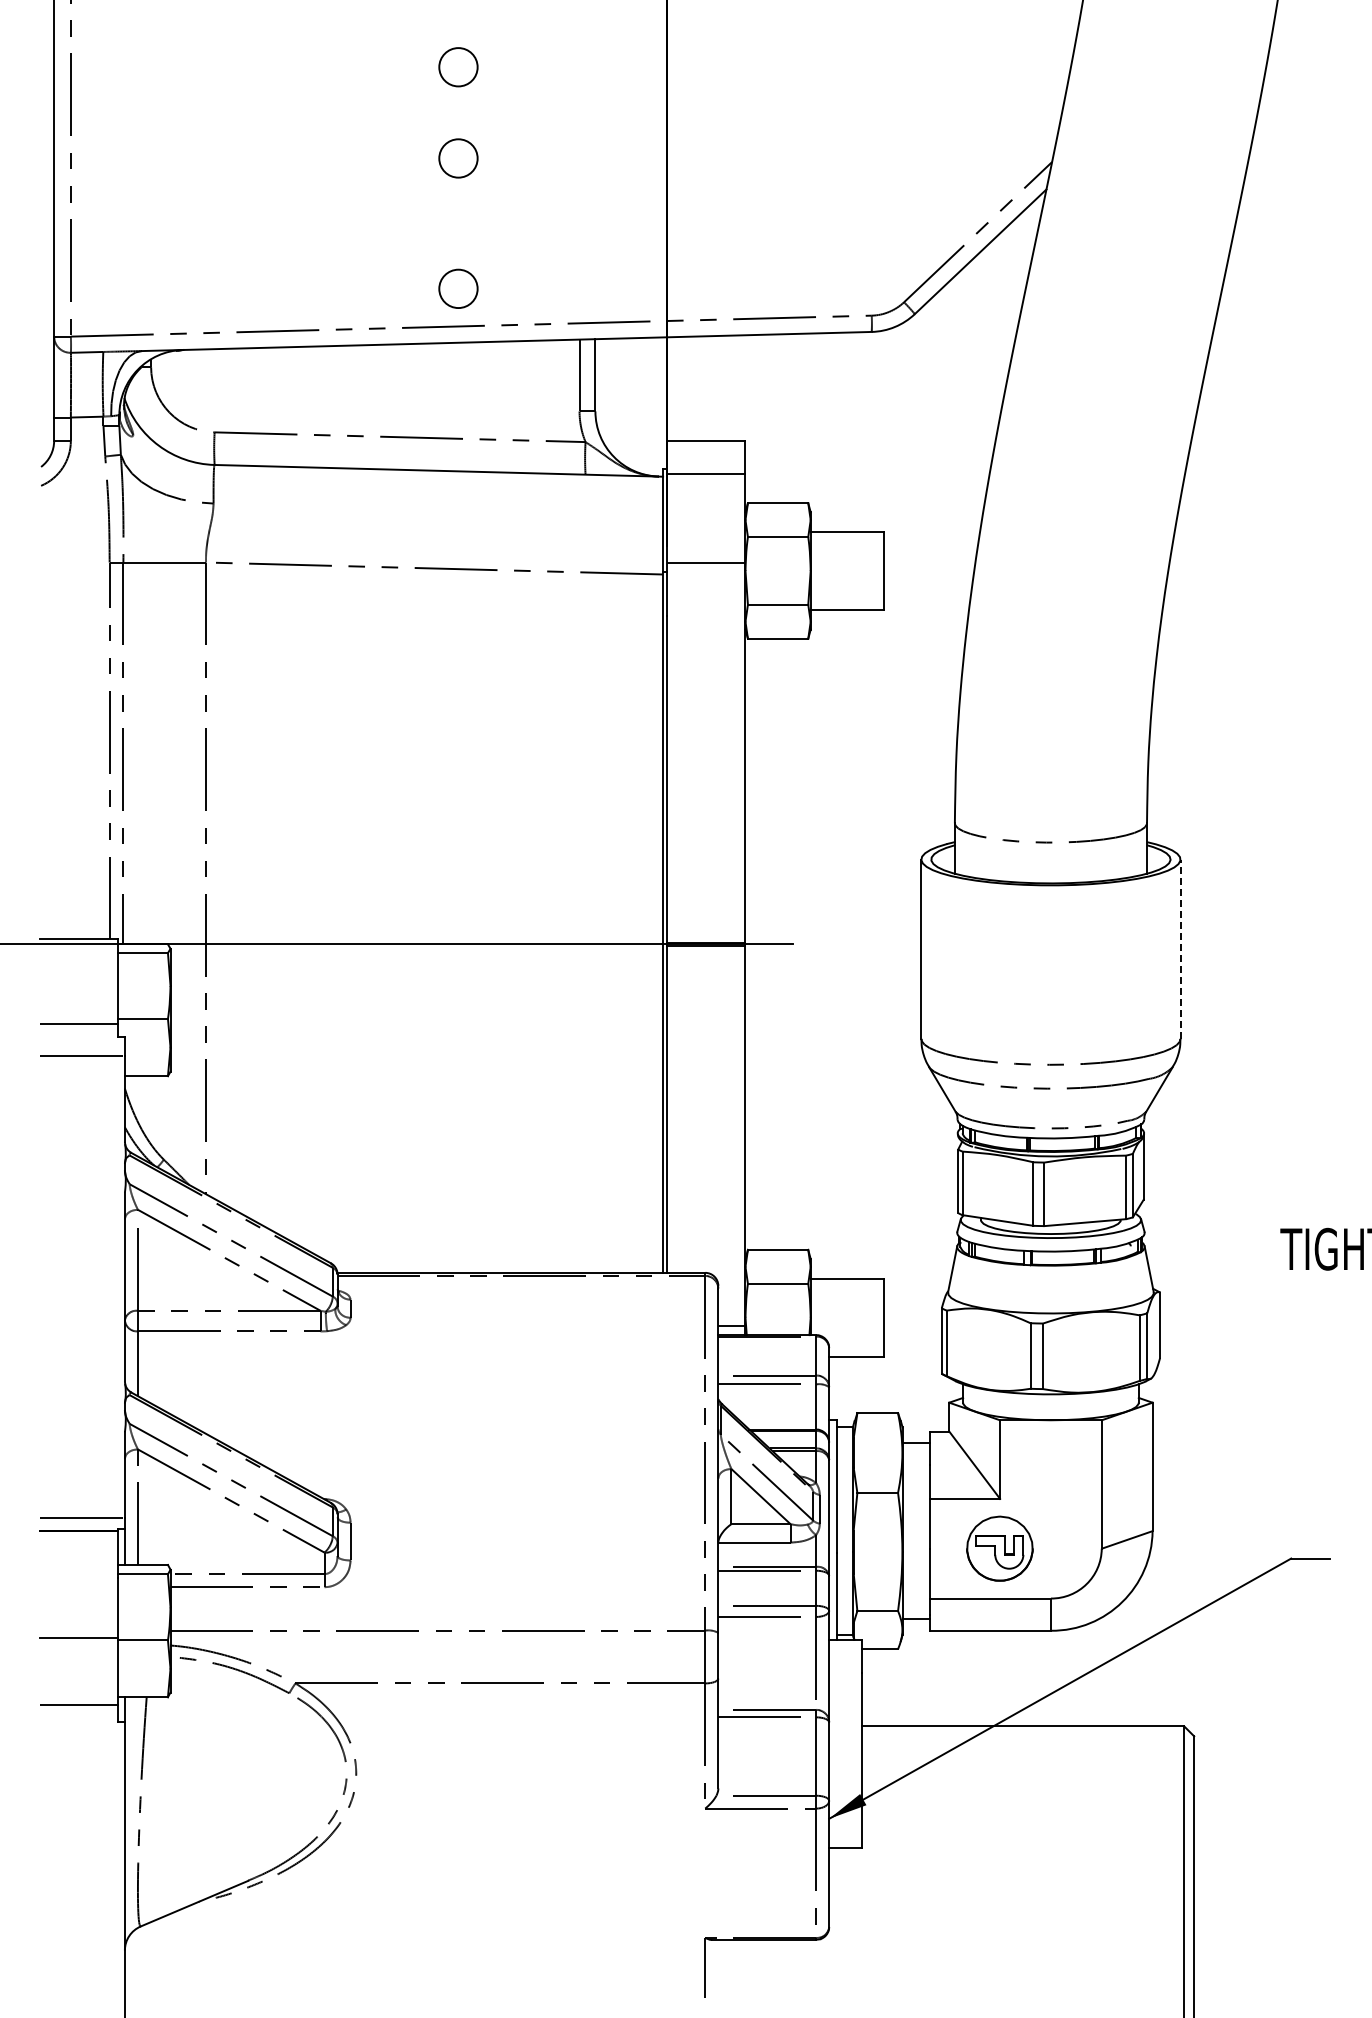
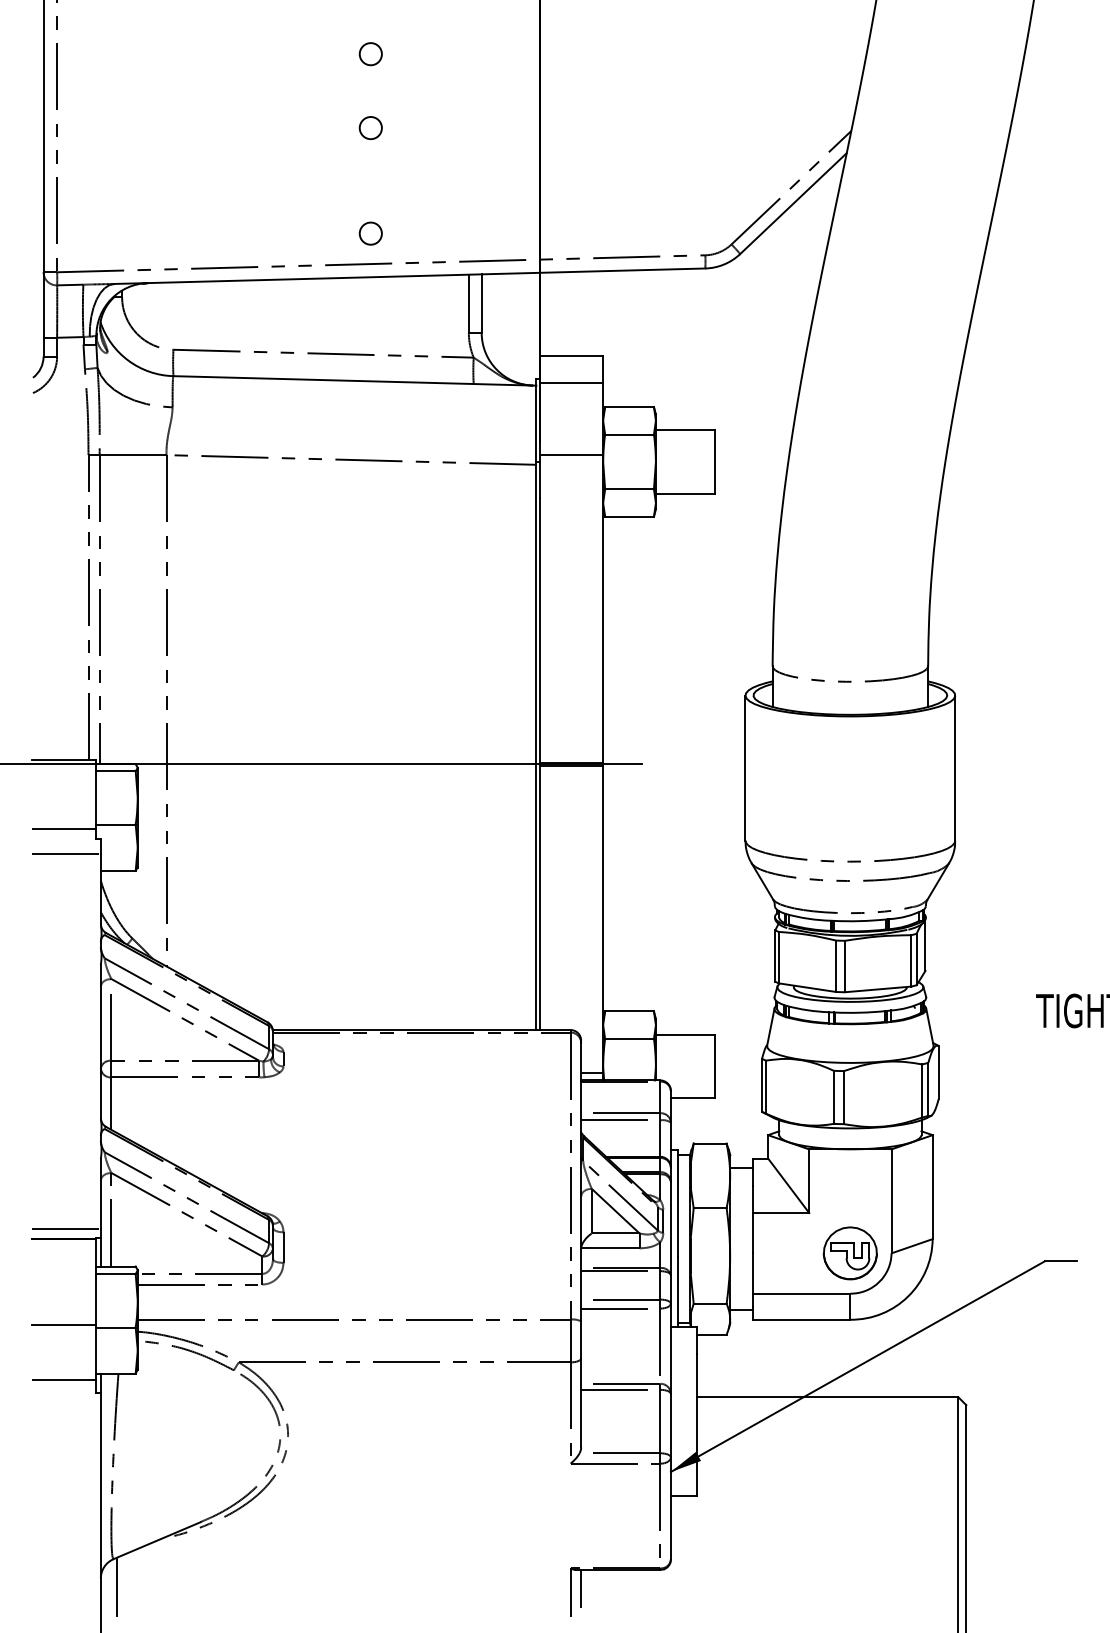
circle: (458, 66) -> (370, 53), size x0.71
circle: (458, 158) -> (370, 128), size x0.71
circle: (458, 288) -> (370, 233), size x0.71
line: (1180, 949) -> (955, 768), dashed -> solid
part: (999, 1548) -> (850, 1253), moved
line: (144, 1960) -> (116, 1586), added
line: (718, 1962) -> (581, 1588), added

